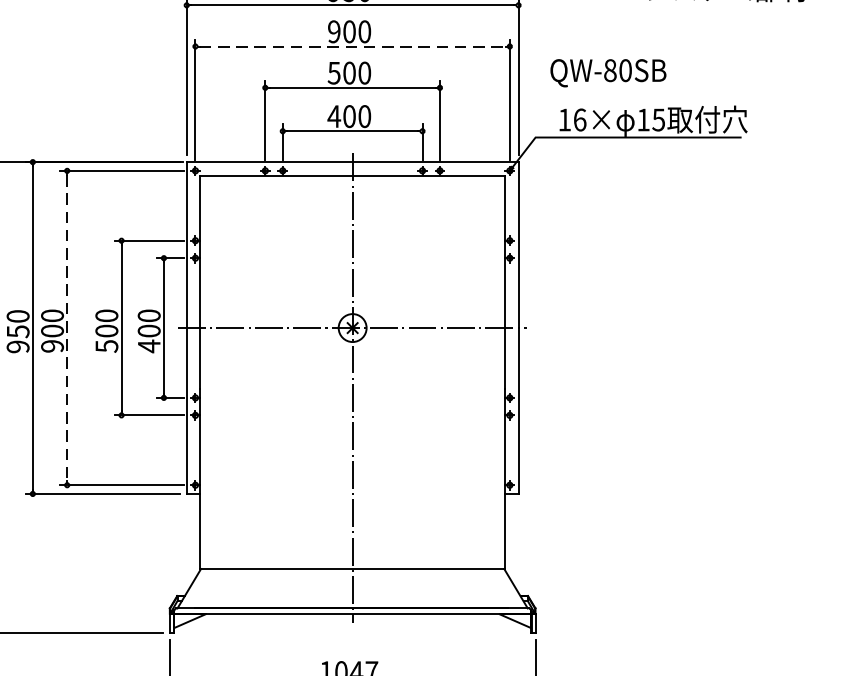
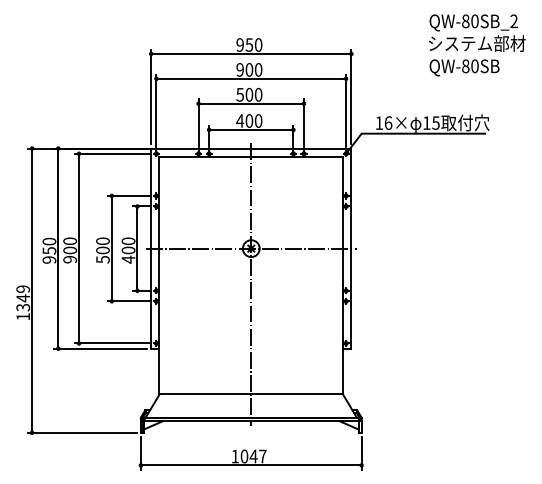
line: (353, 46) -> (251, 78), dashed -> solid
text: (608, 72) -> (464, 67), moved
line: (67, 329) -> (79, 249), dashed -> solid

